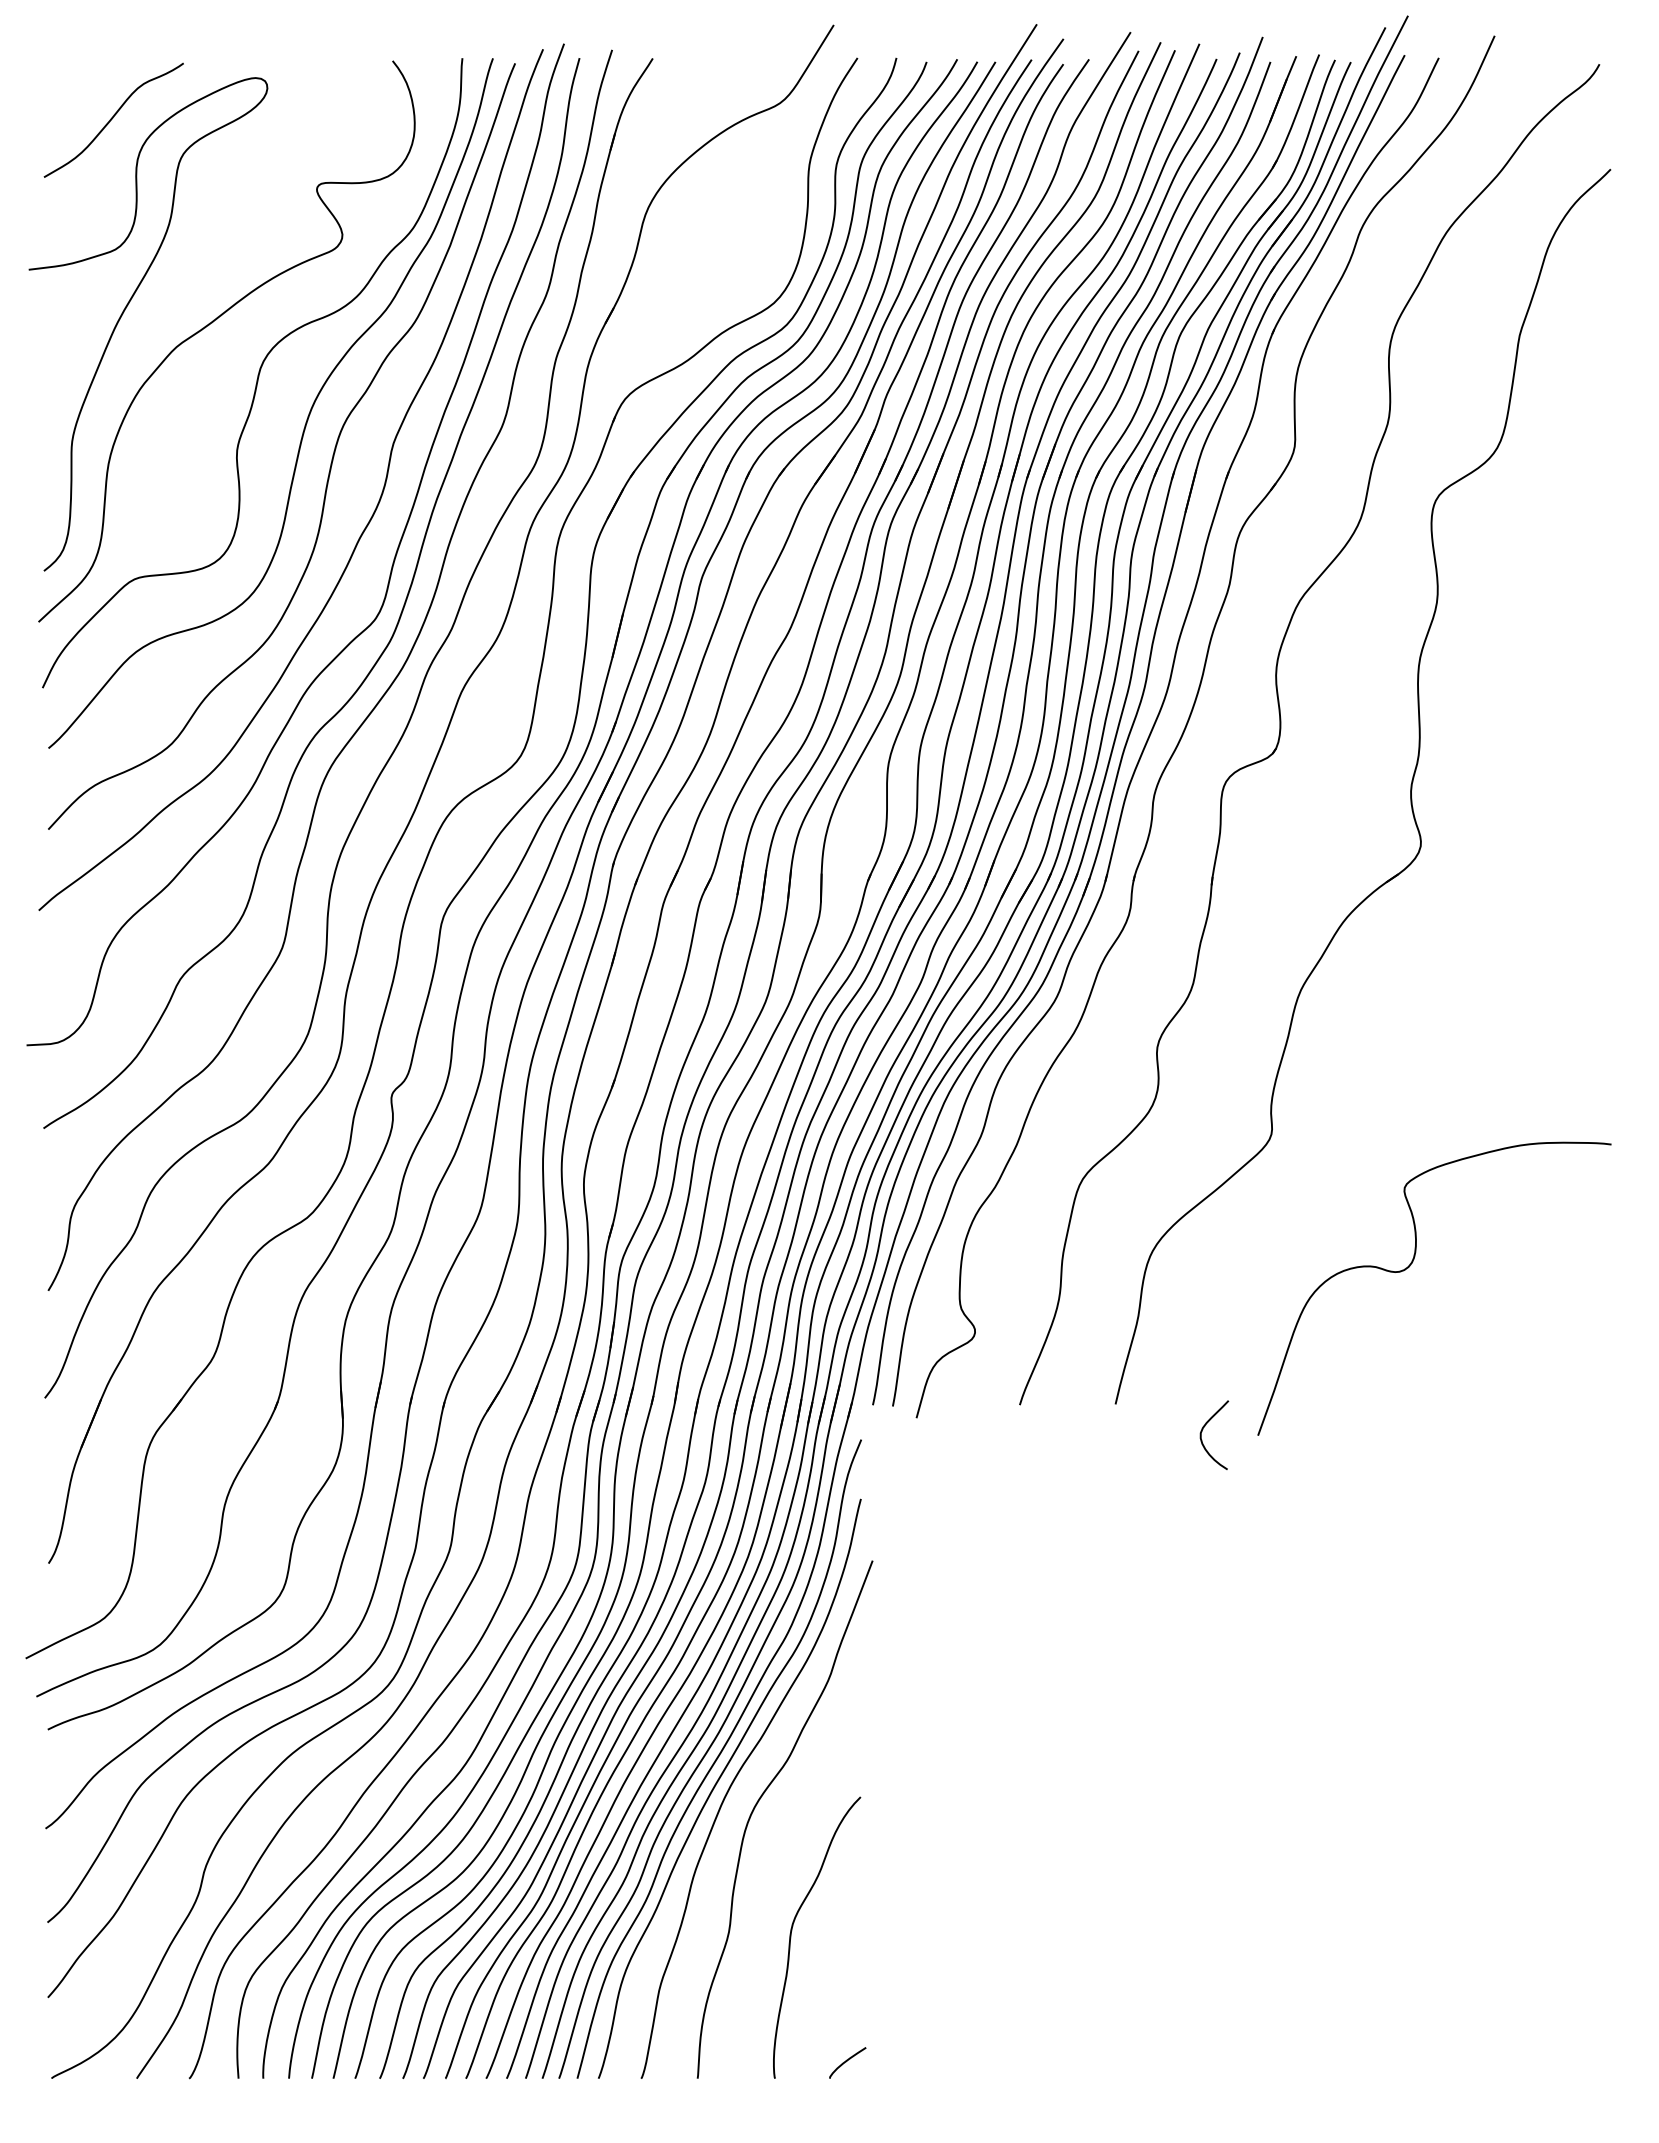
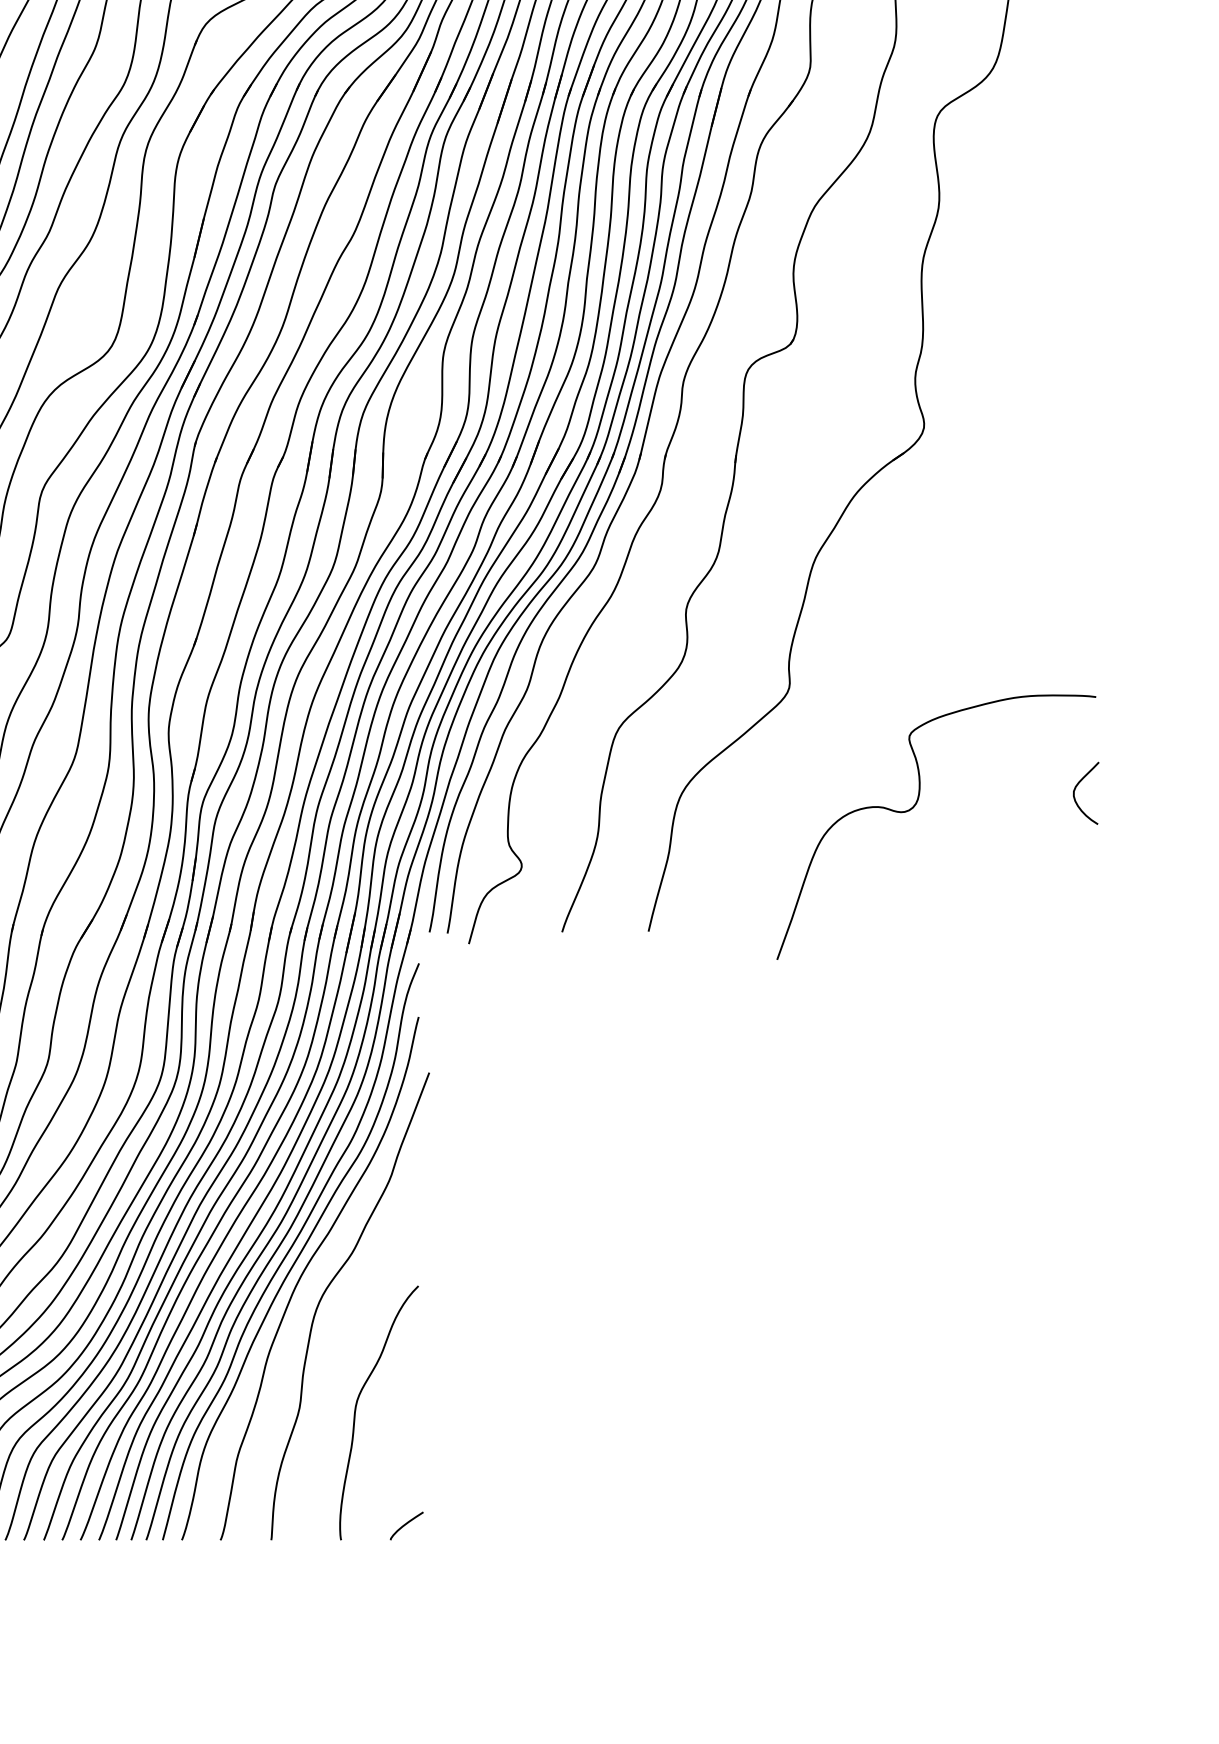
curve: (1205, 1426) -> (1078, 785), moved

